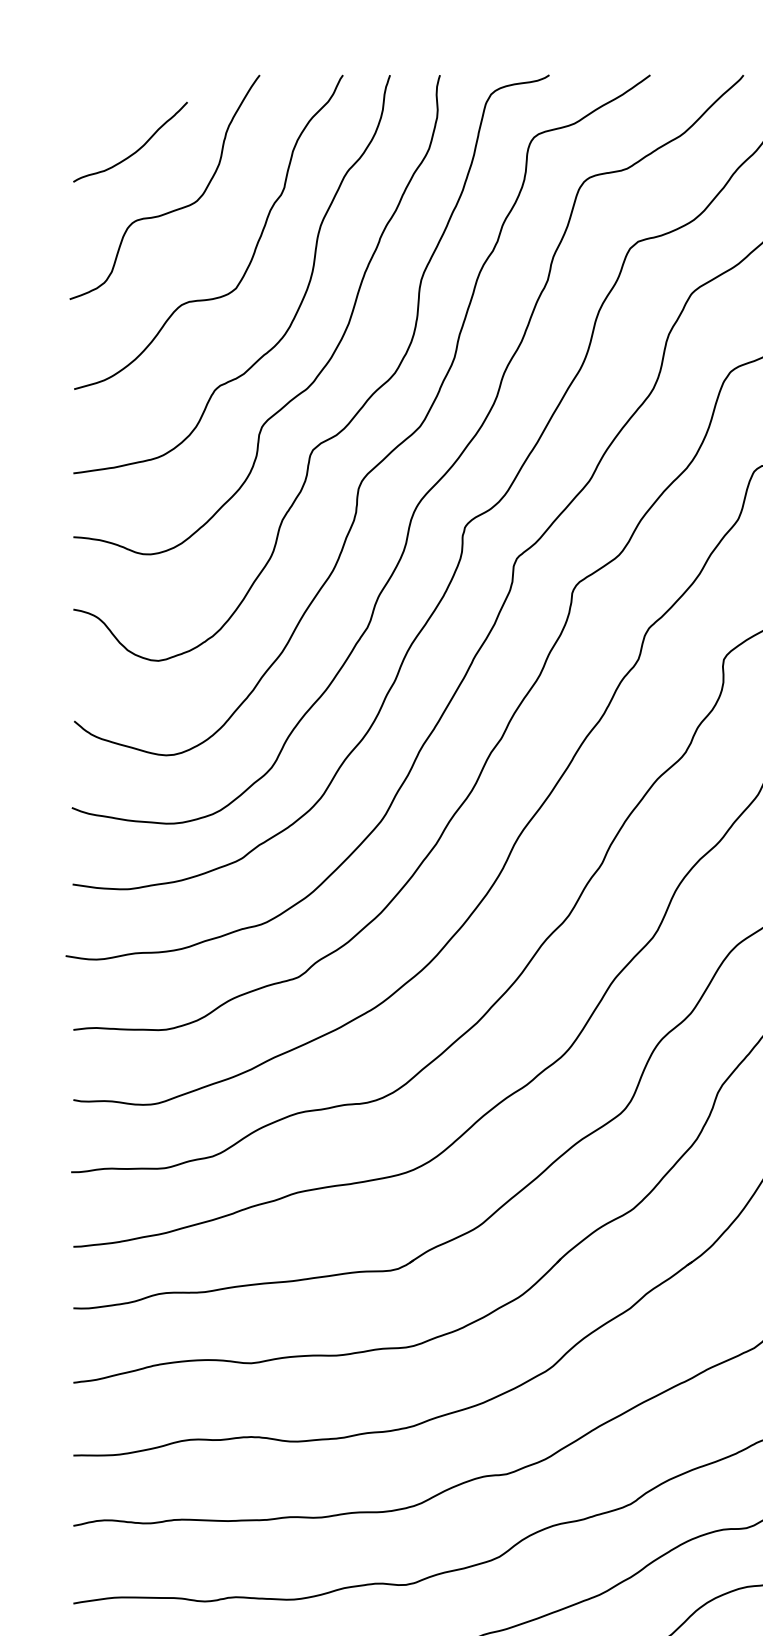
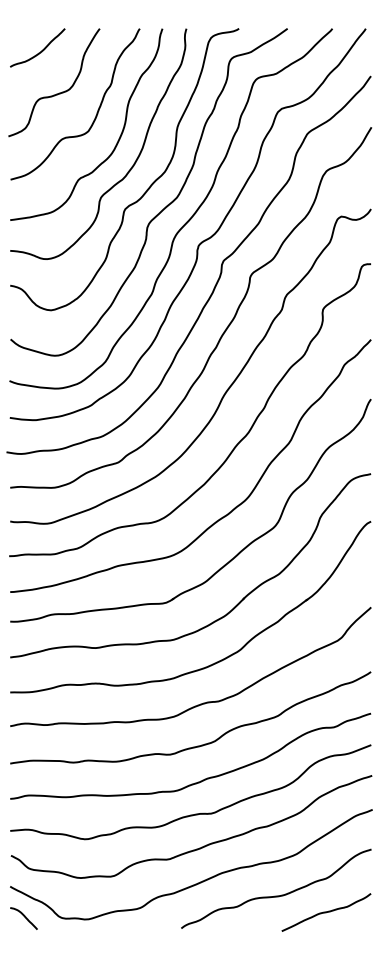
curve: (138, 147) -> (41, 50), moved

